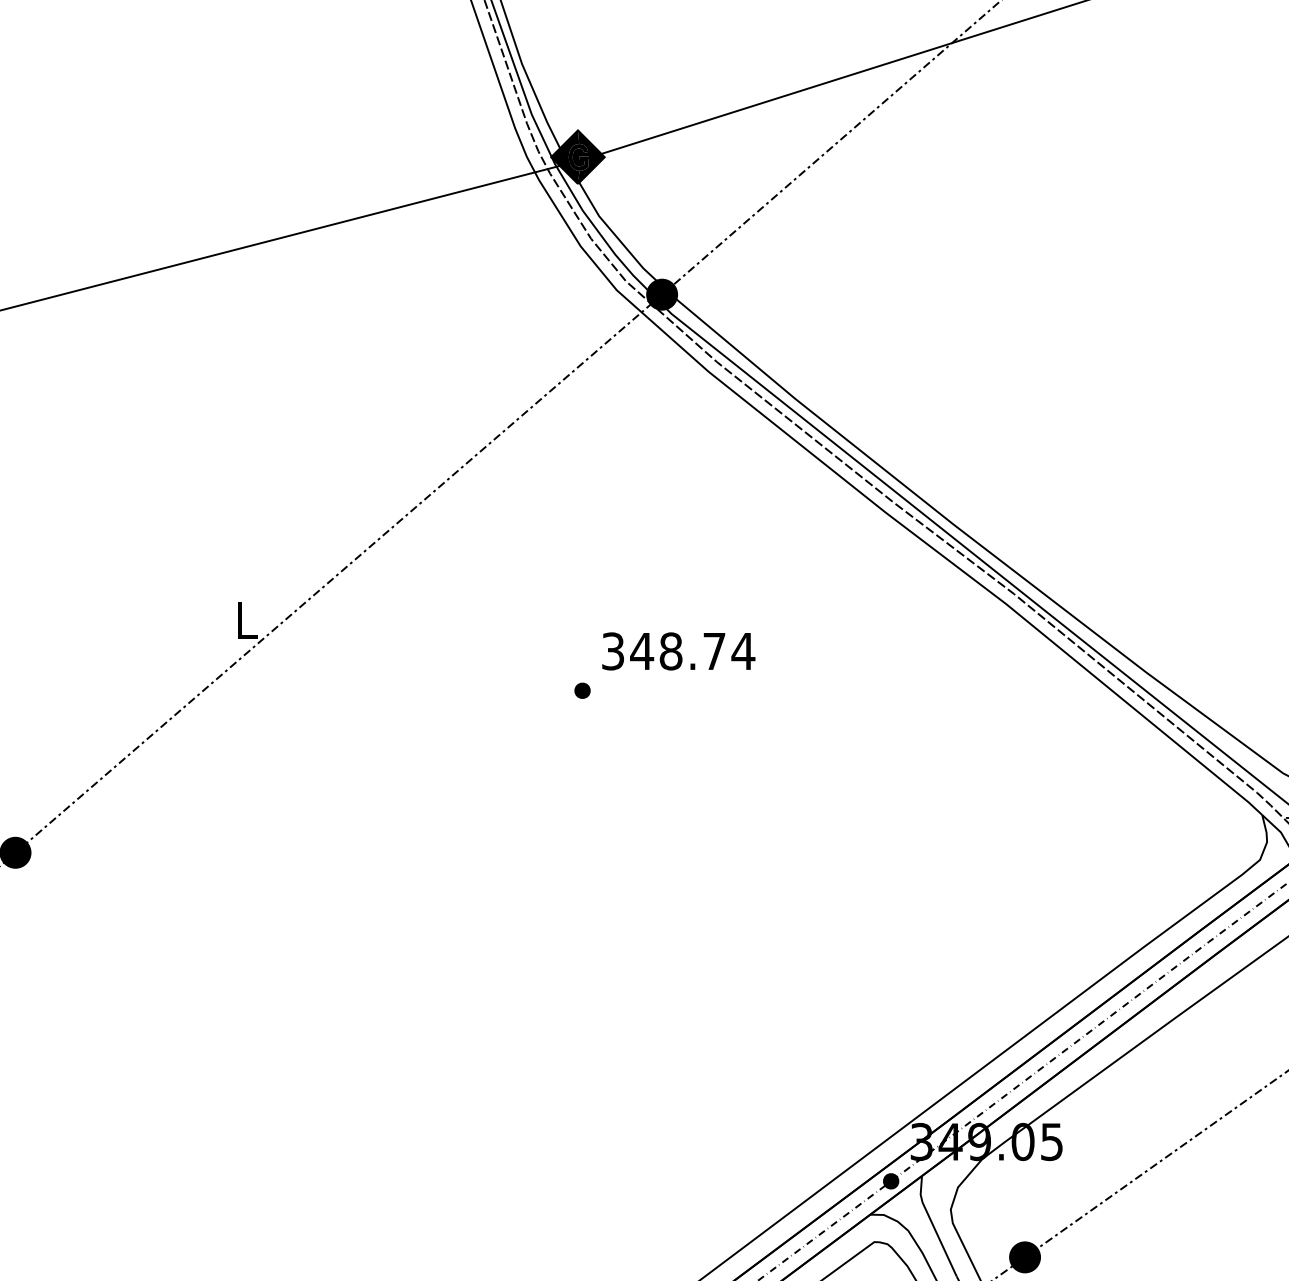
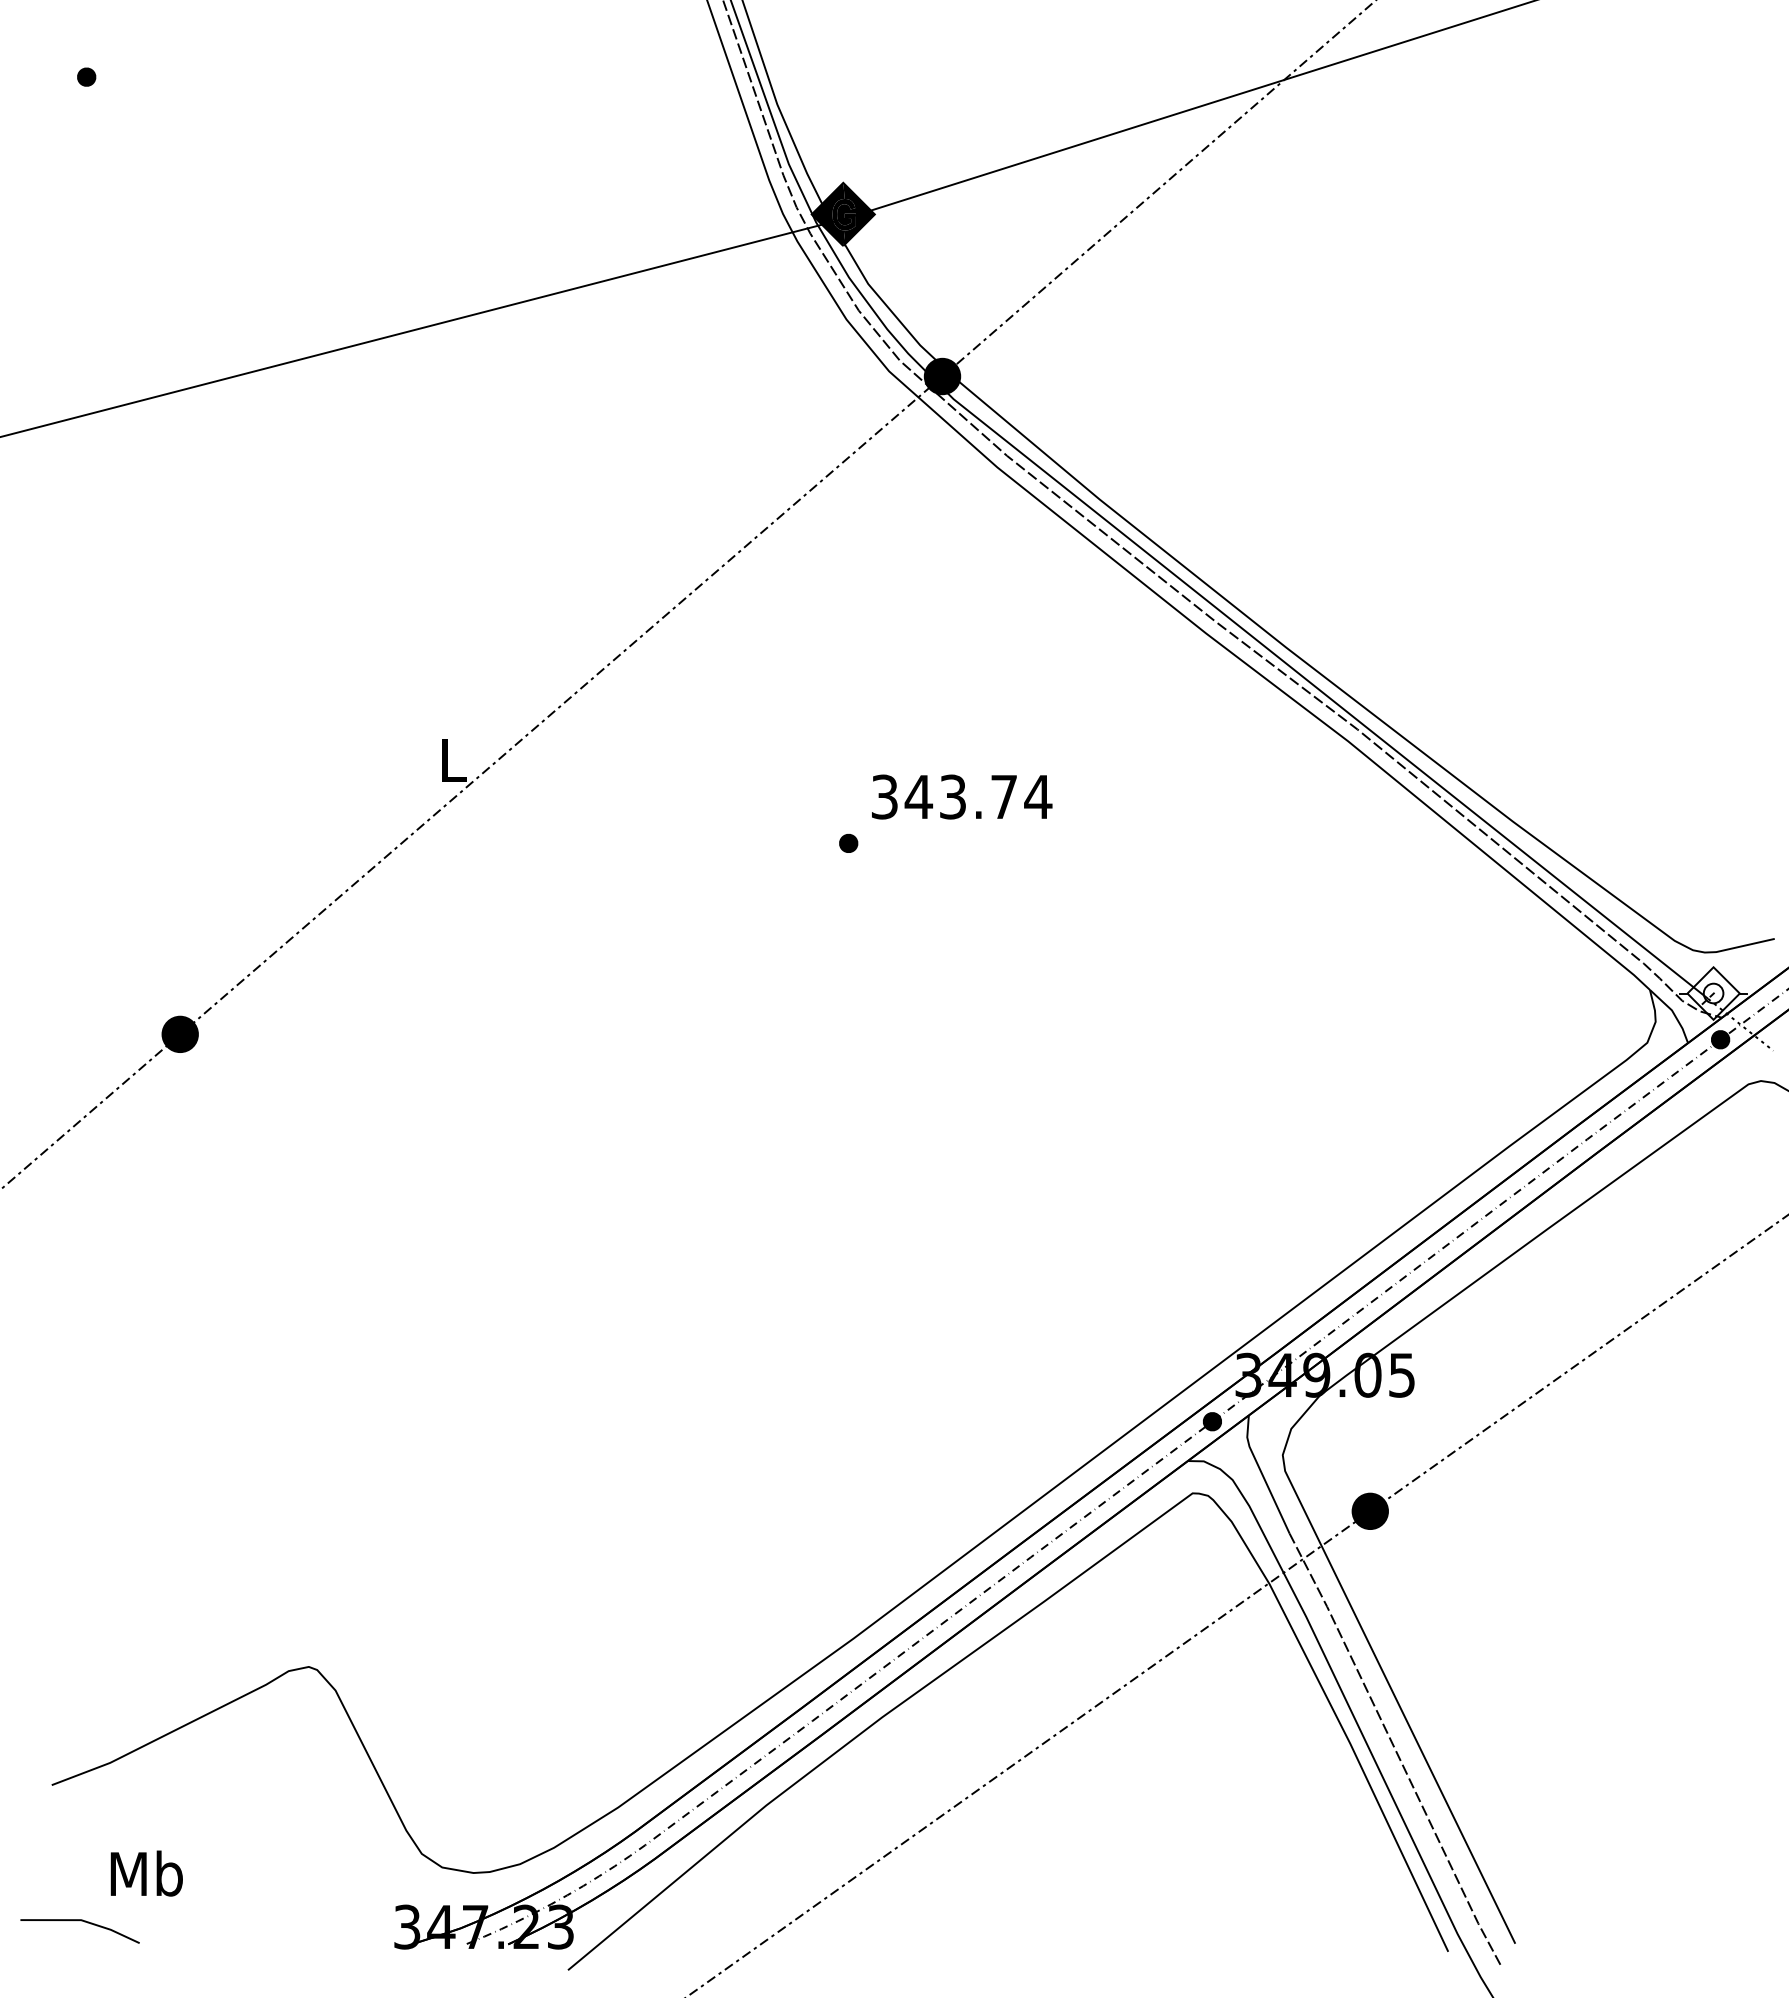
text: (670, 650) -> (952, 796), 348.74 -> 343.74

